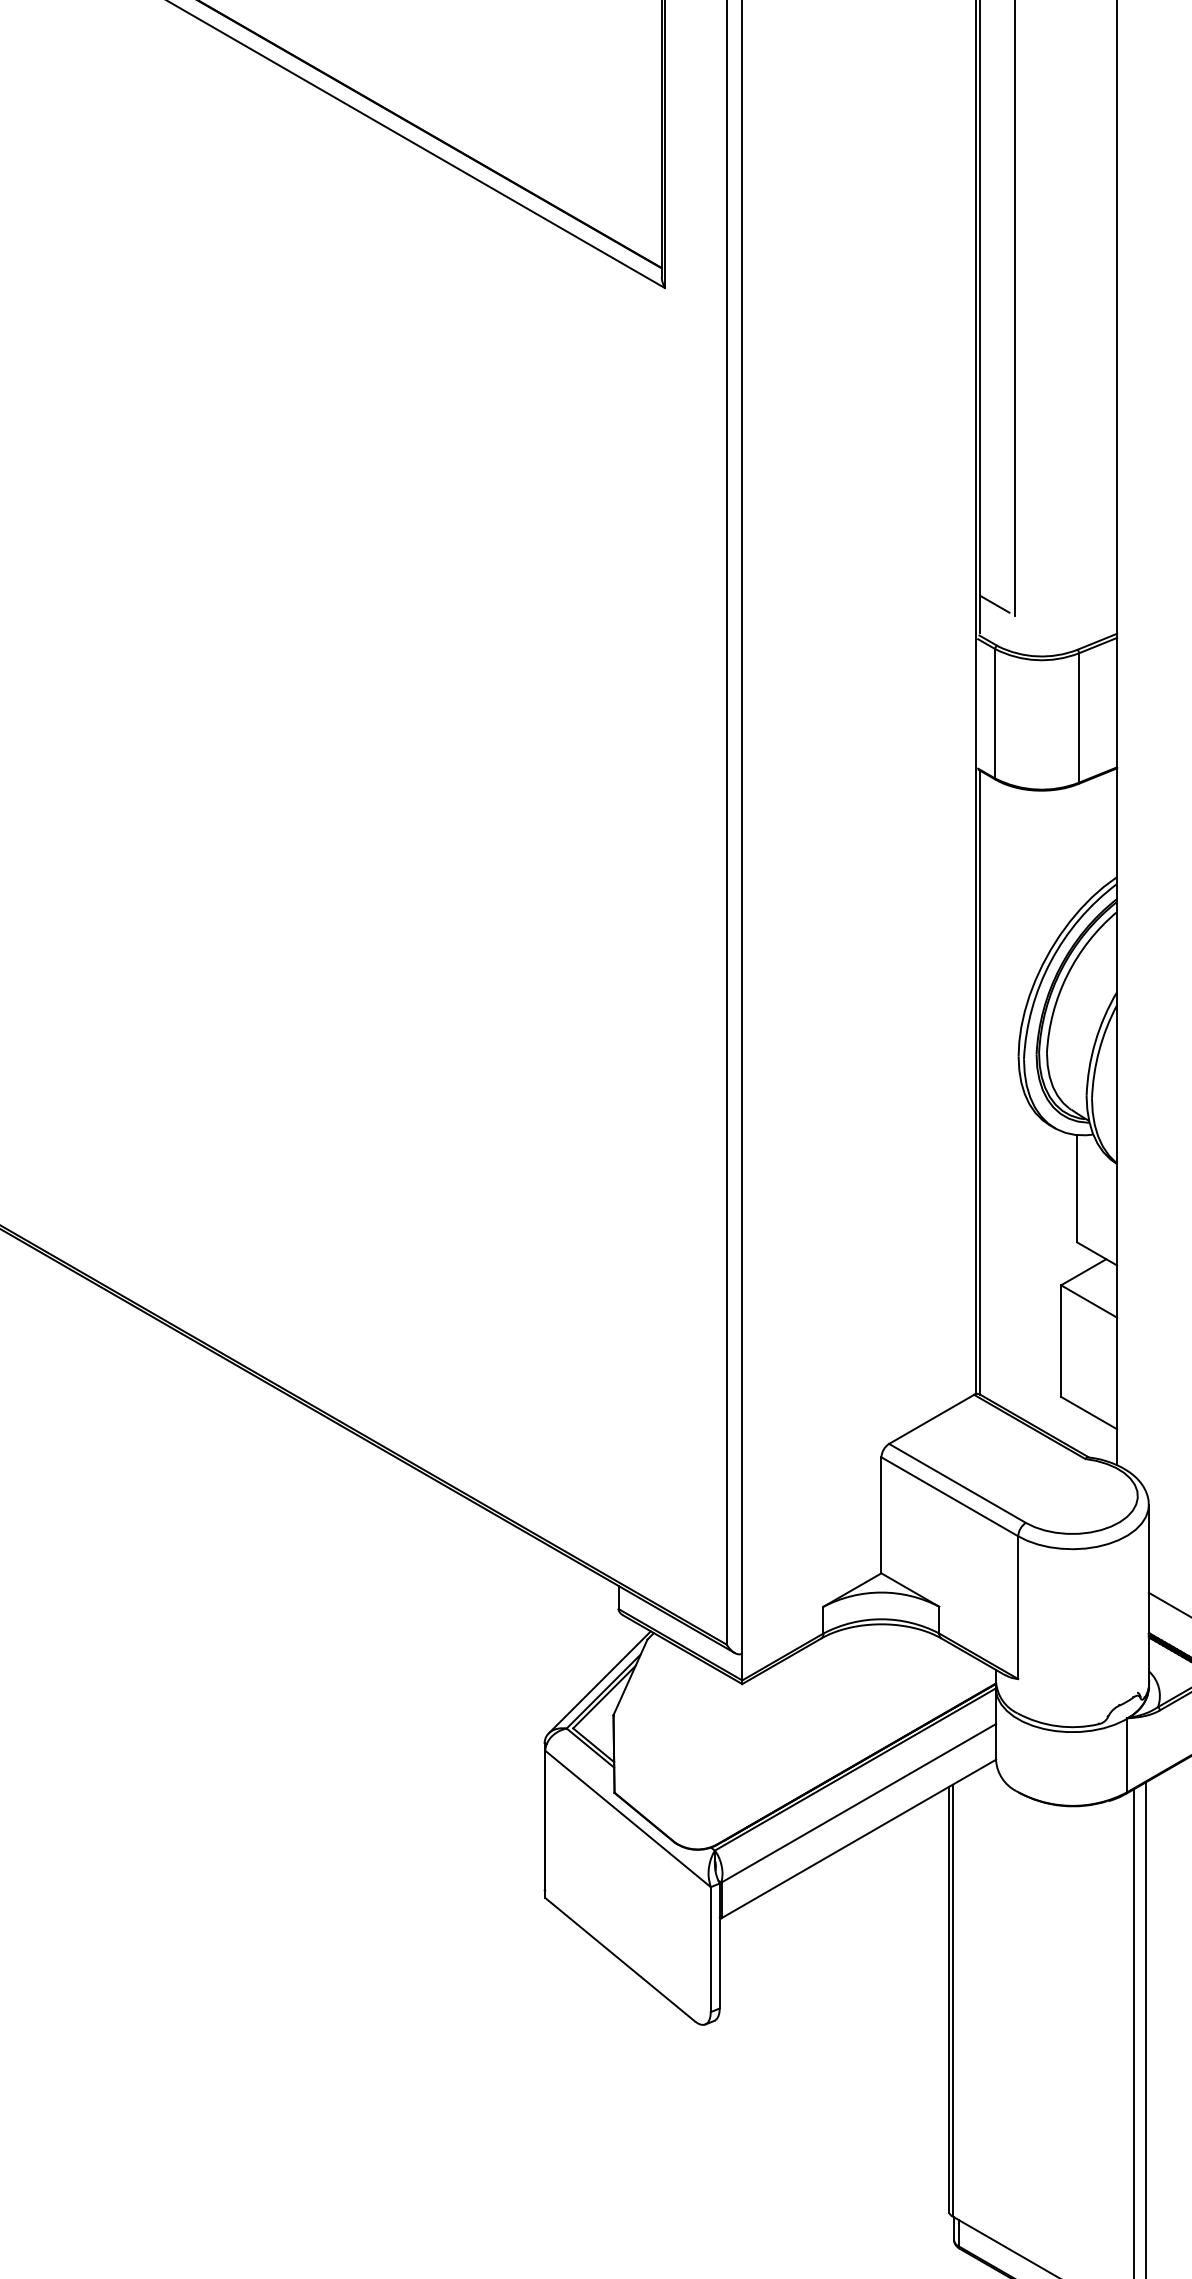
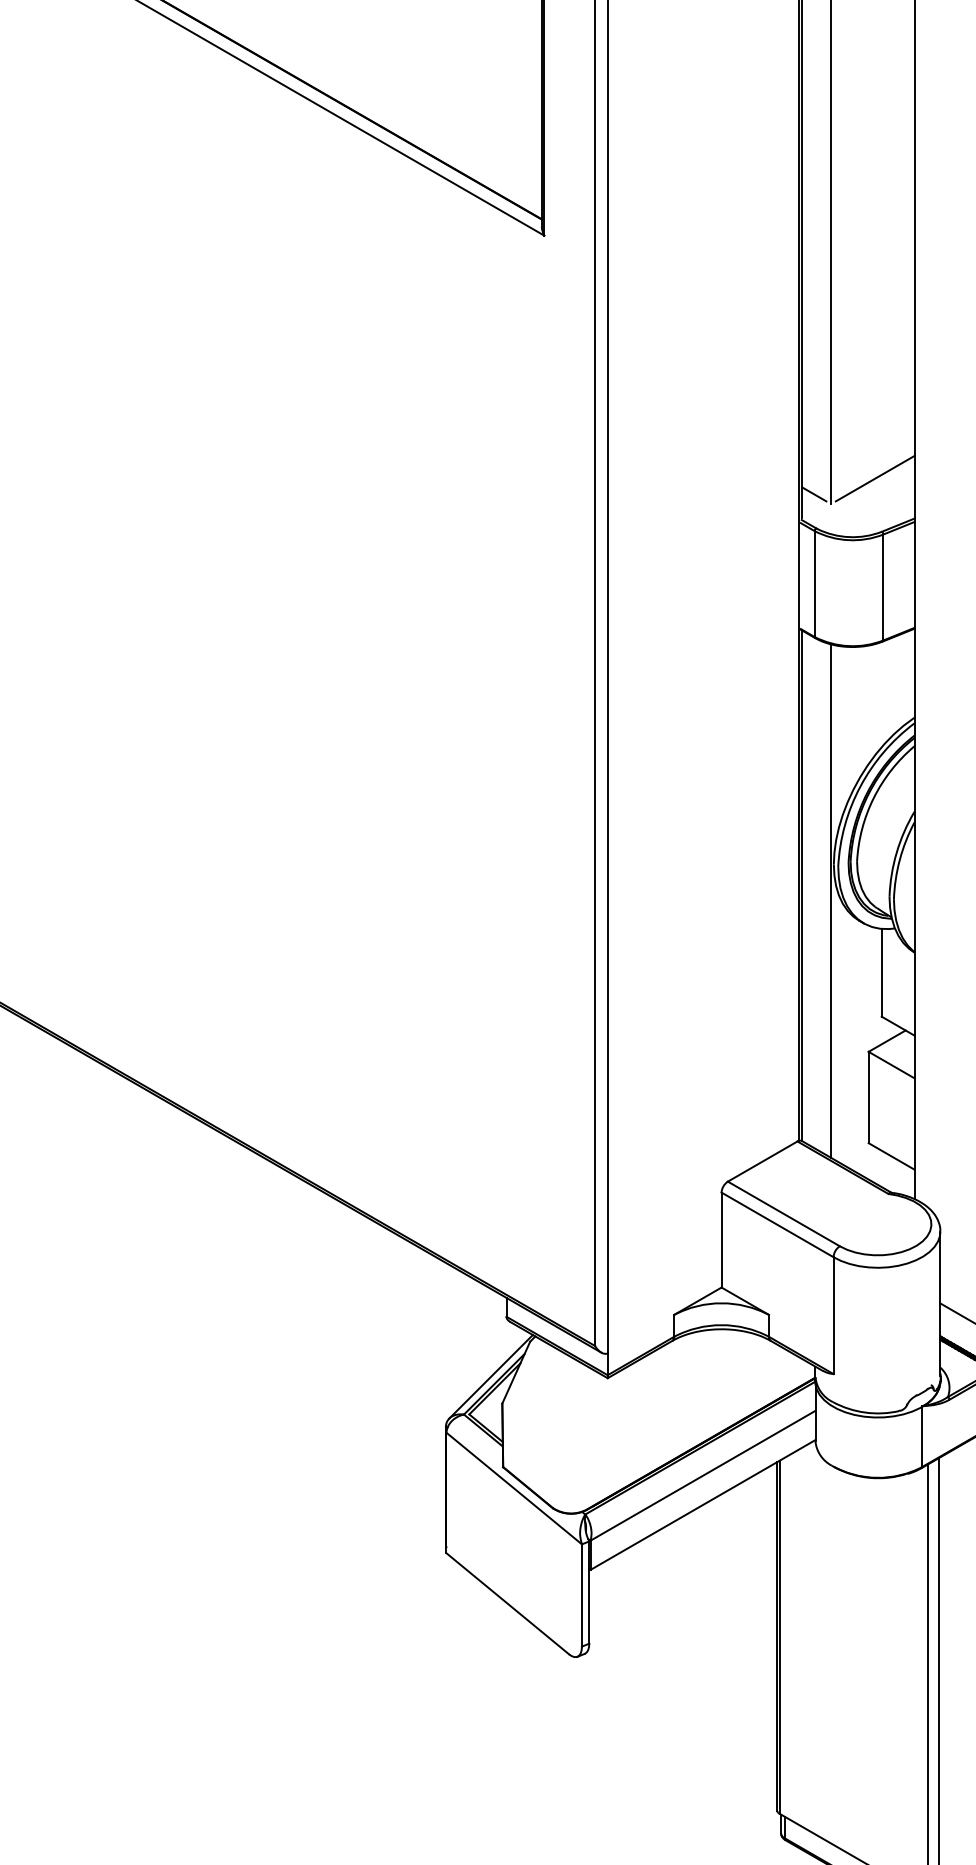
line: (1069, 584) -> (875, 478), added
line: (1015, 1100) -> (831, 900), added

